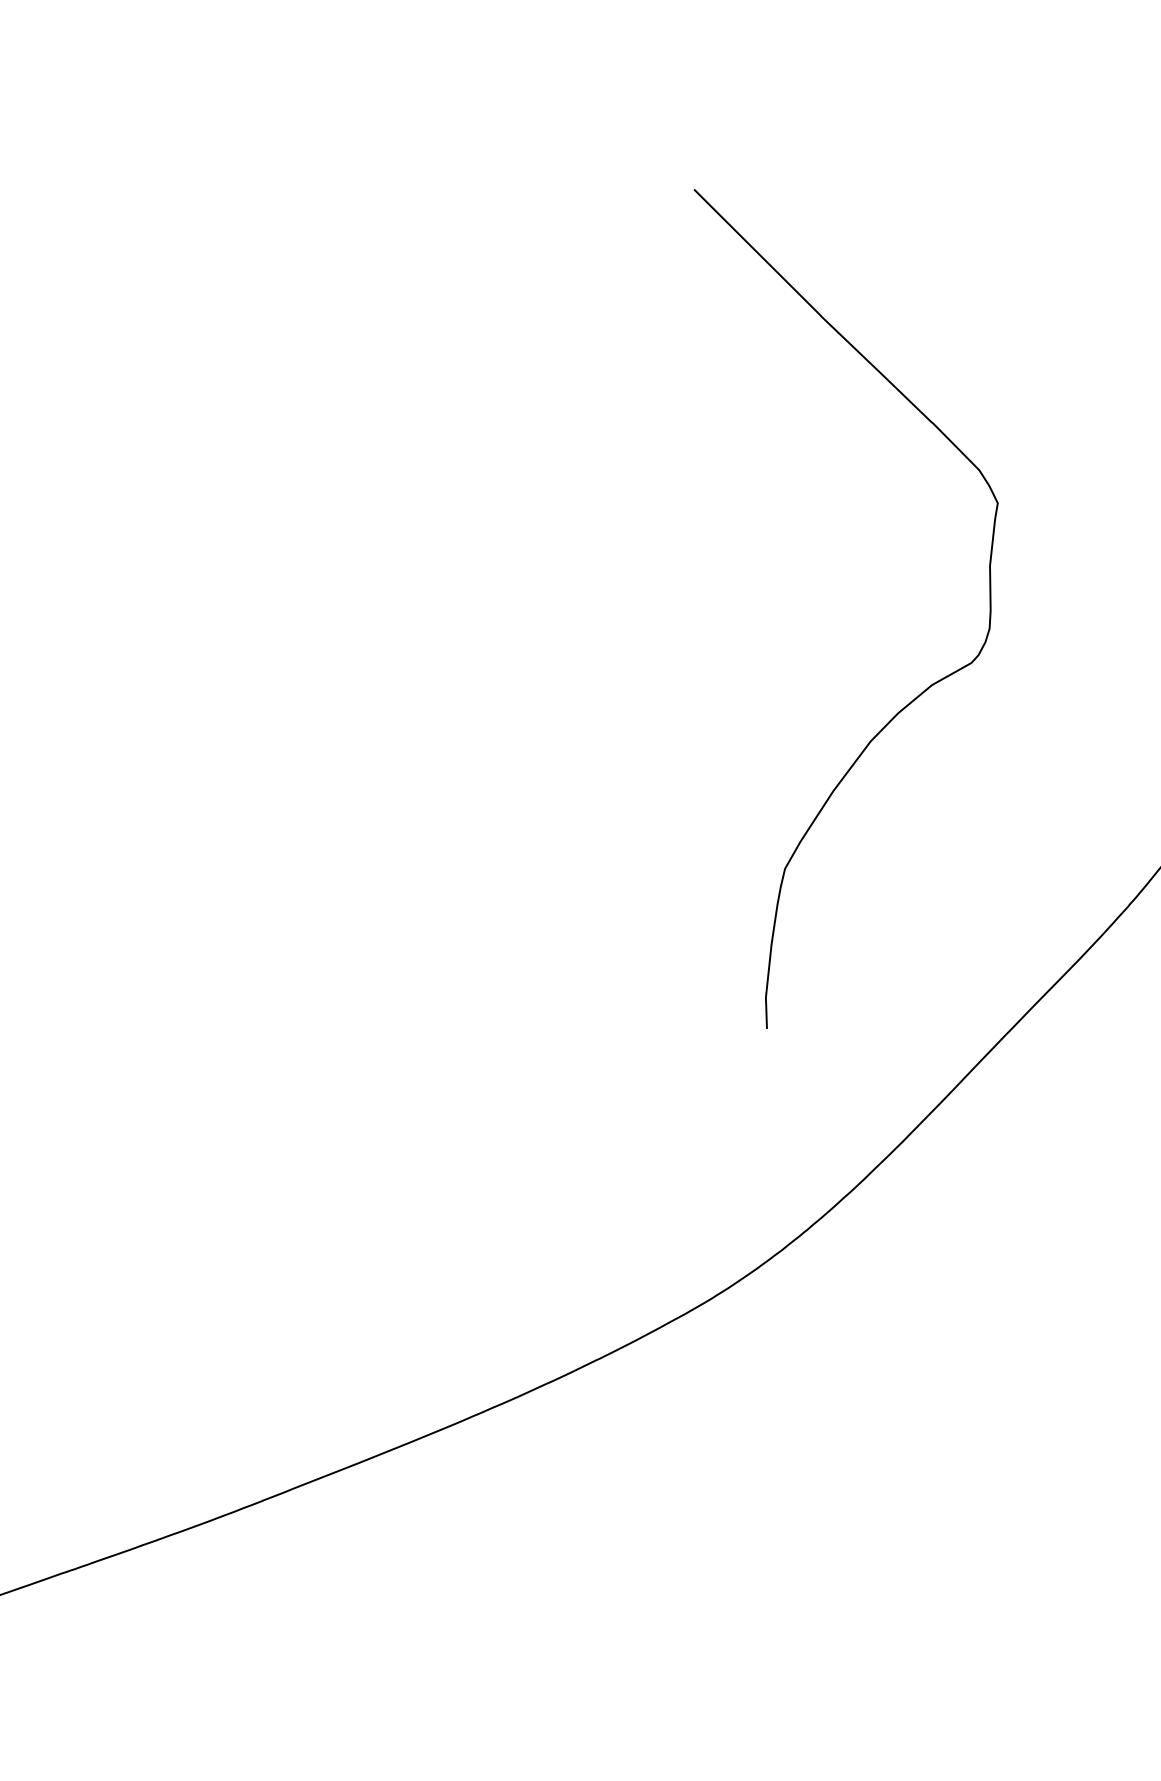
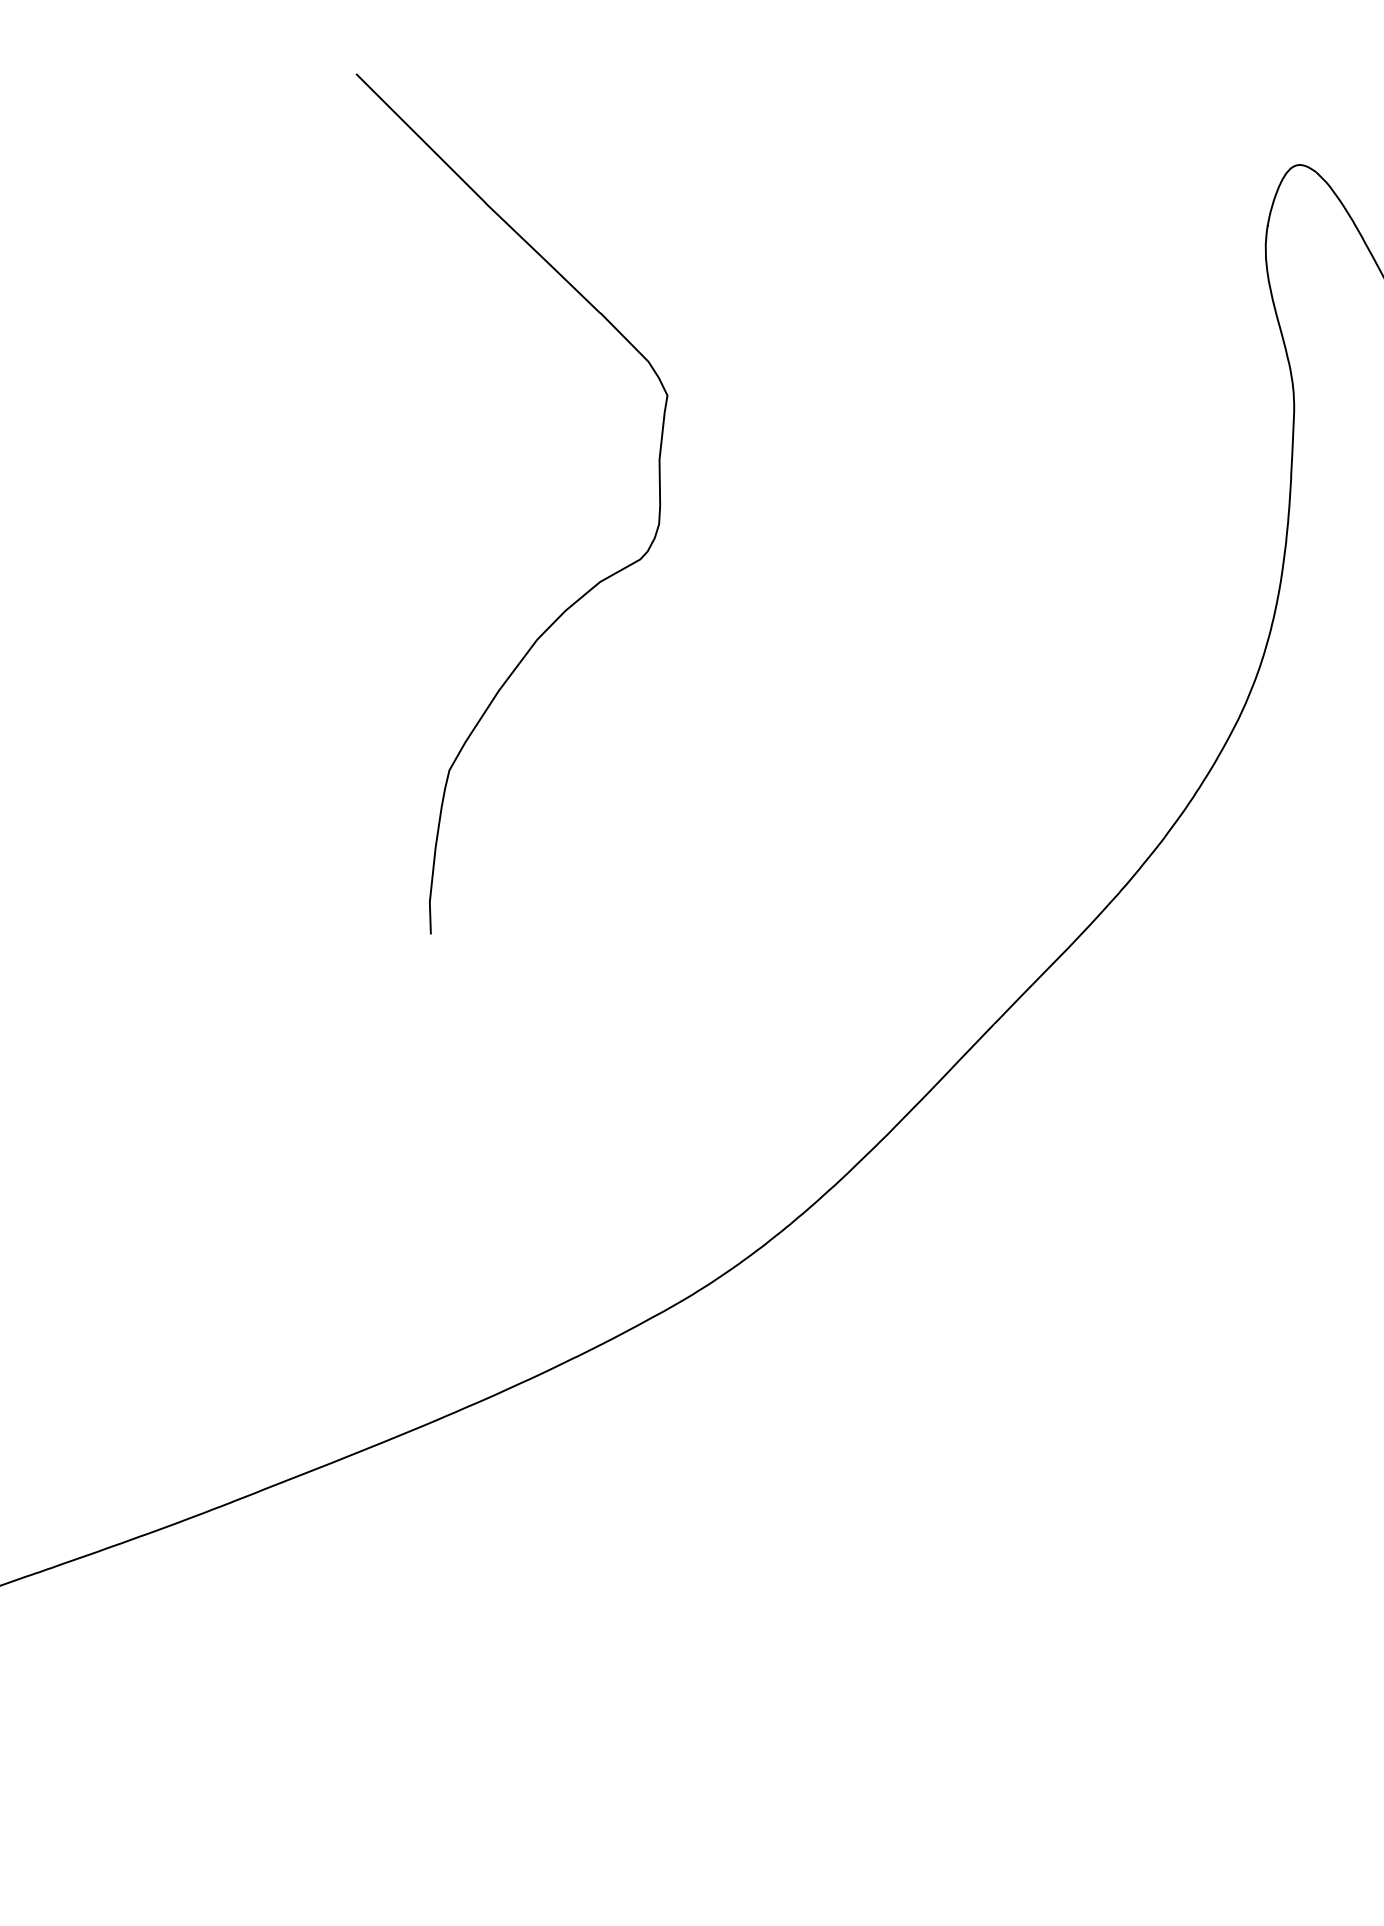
curve: (917, 695) -> (585, 592), moved

